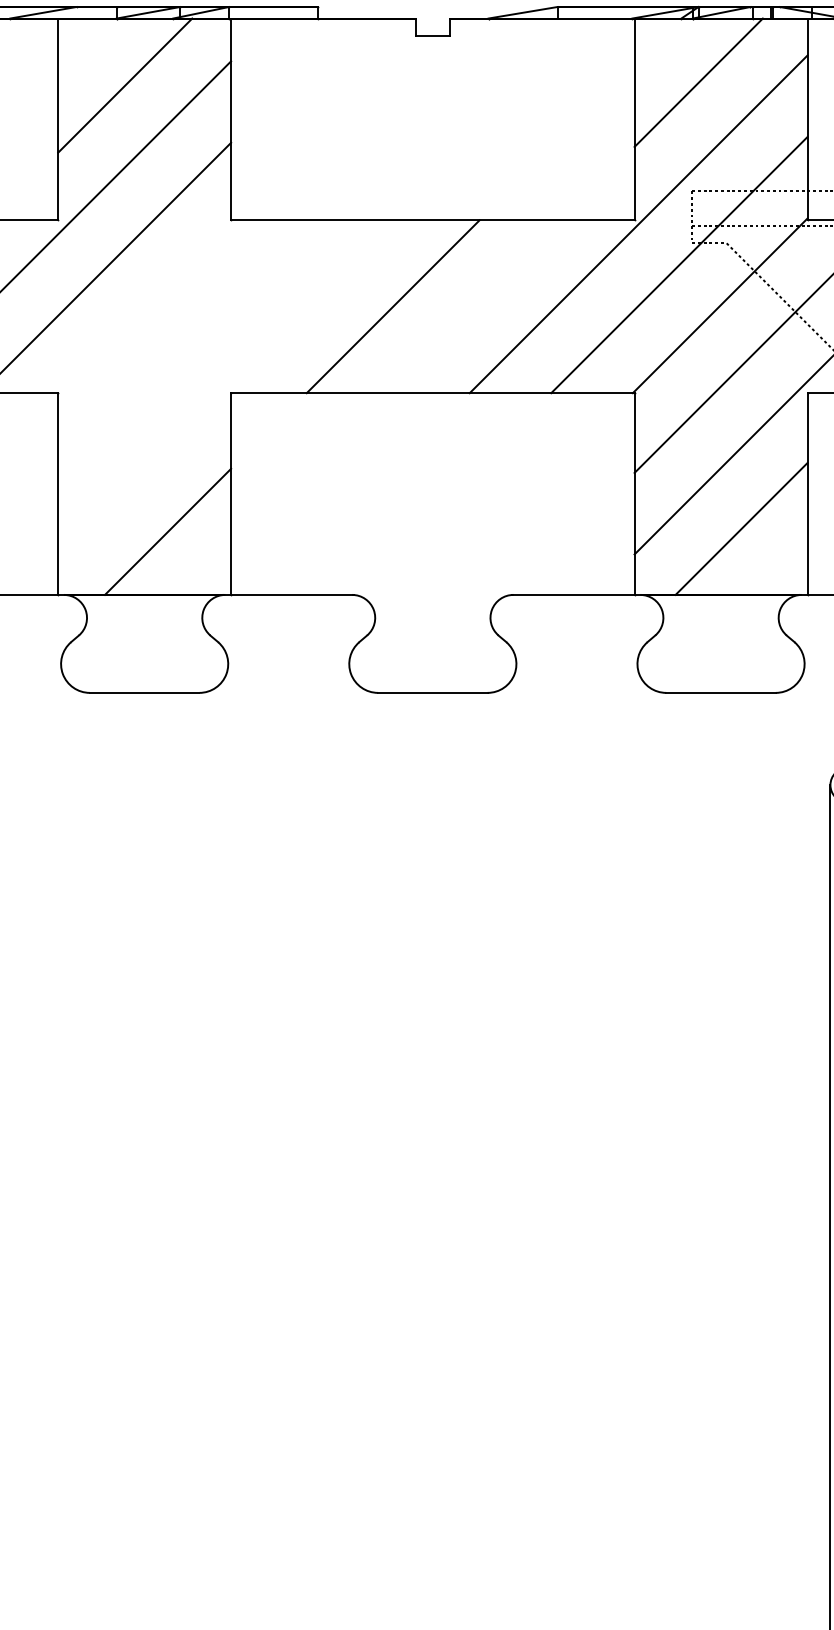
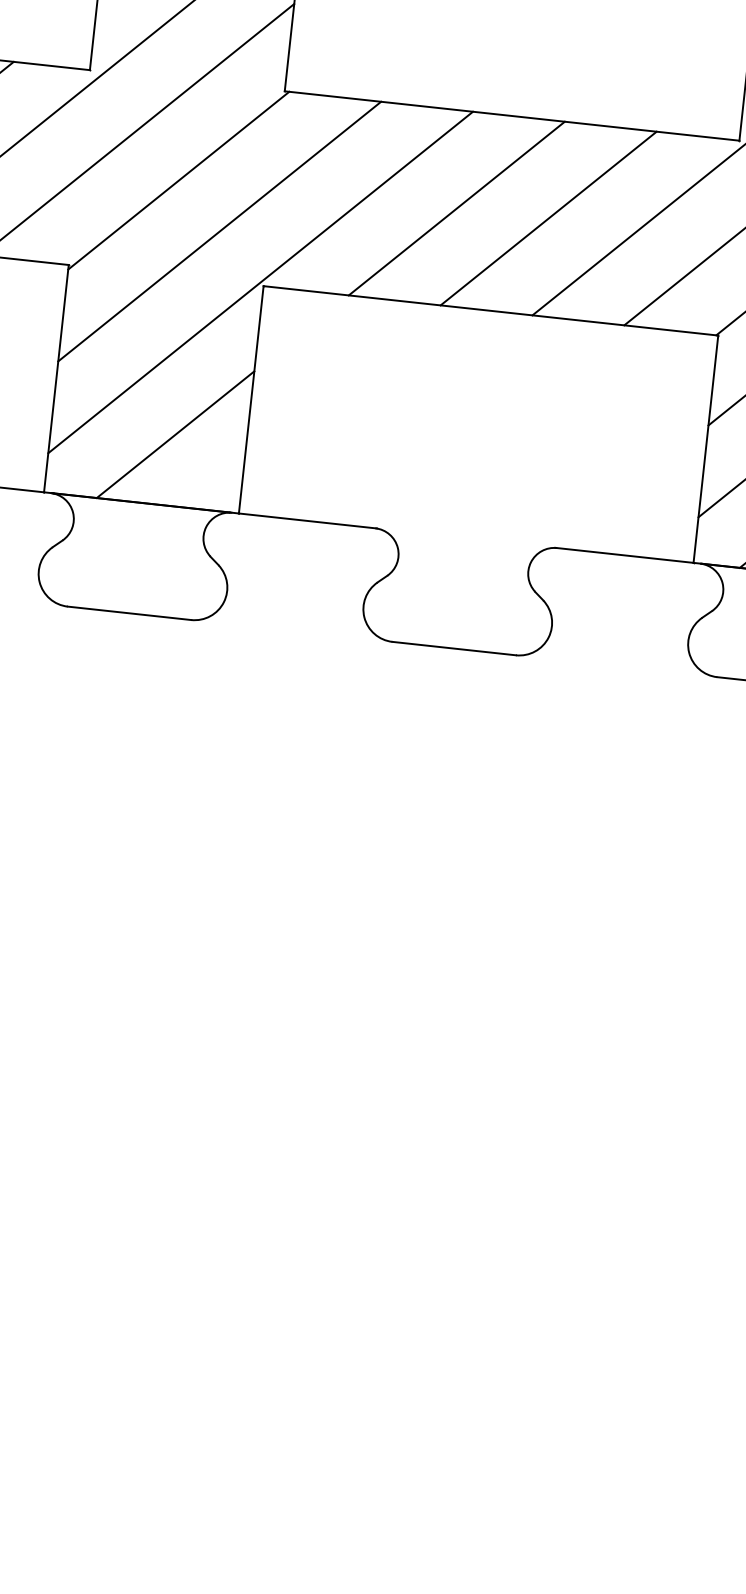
line: (474, 306) -> (548, 218), added
line: (146, 308) -> (178, 180), added
line: (187, 349) -> (219, 231), added
line: (228, 390) -> (260, 282), added

